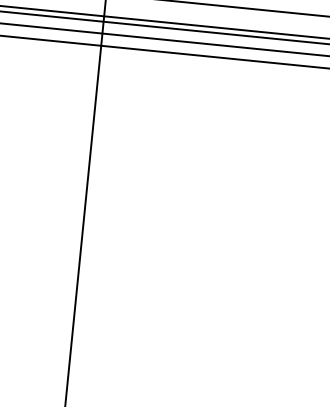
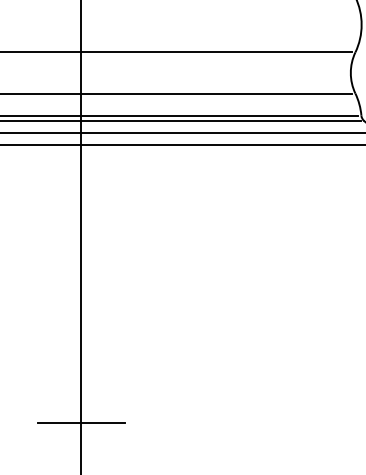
line: (72, 321) -> (80, 422), added

